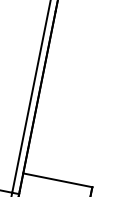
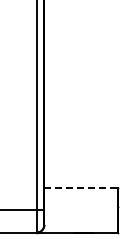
line: (57, 180) -> (81, 188), solid -> dashed

